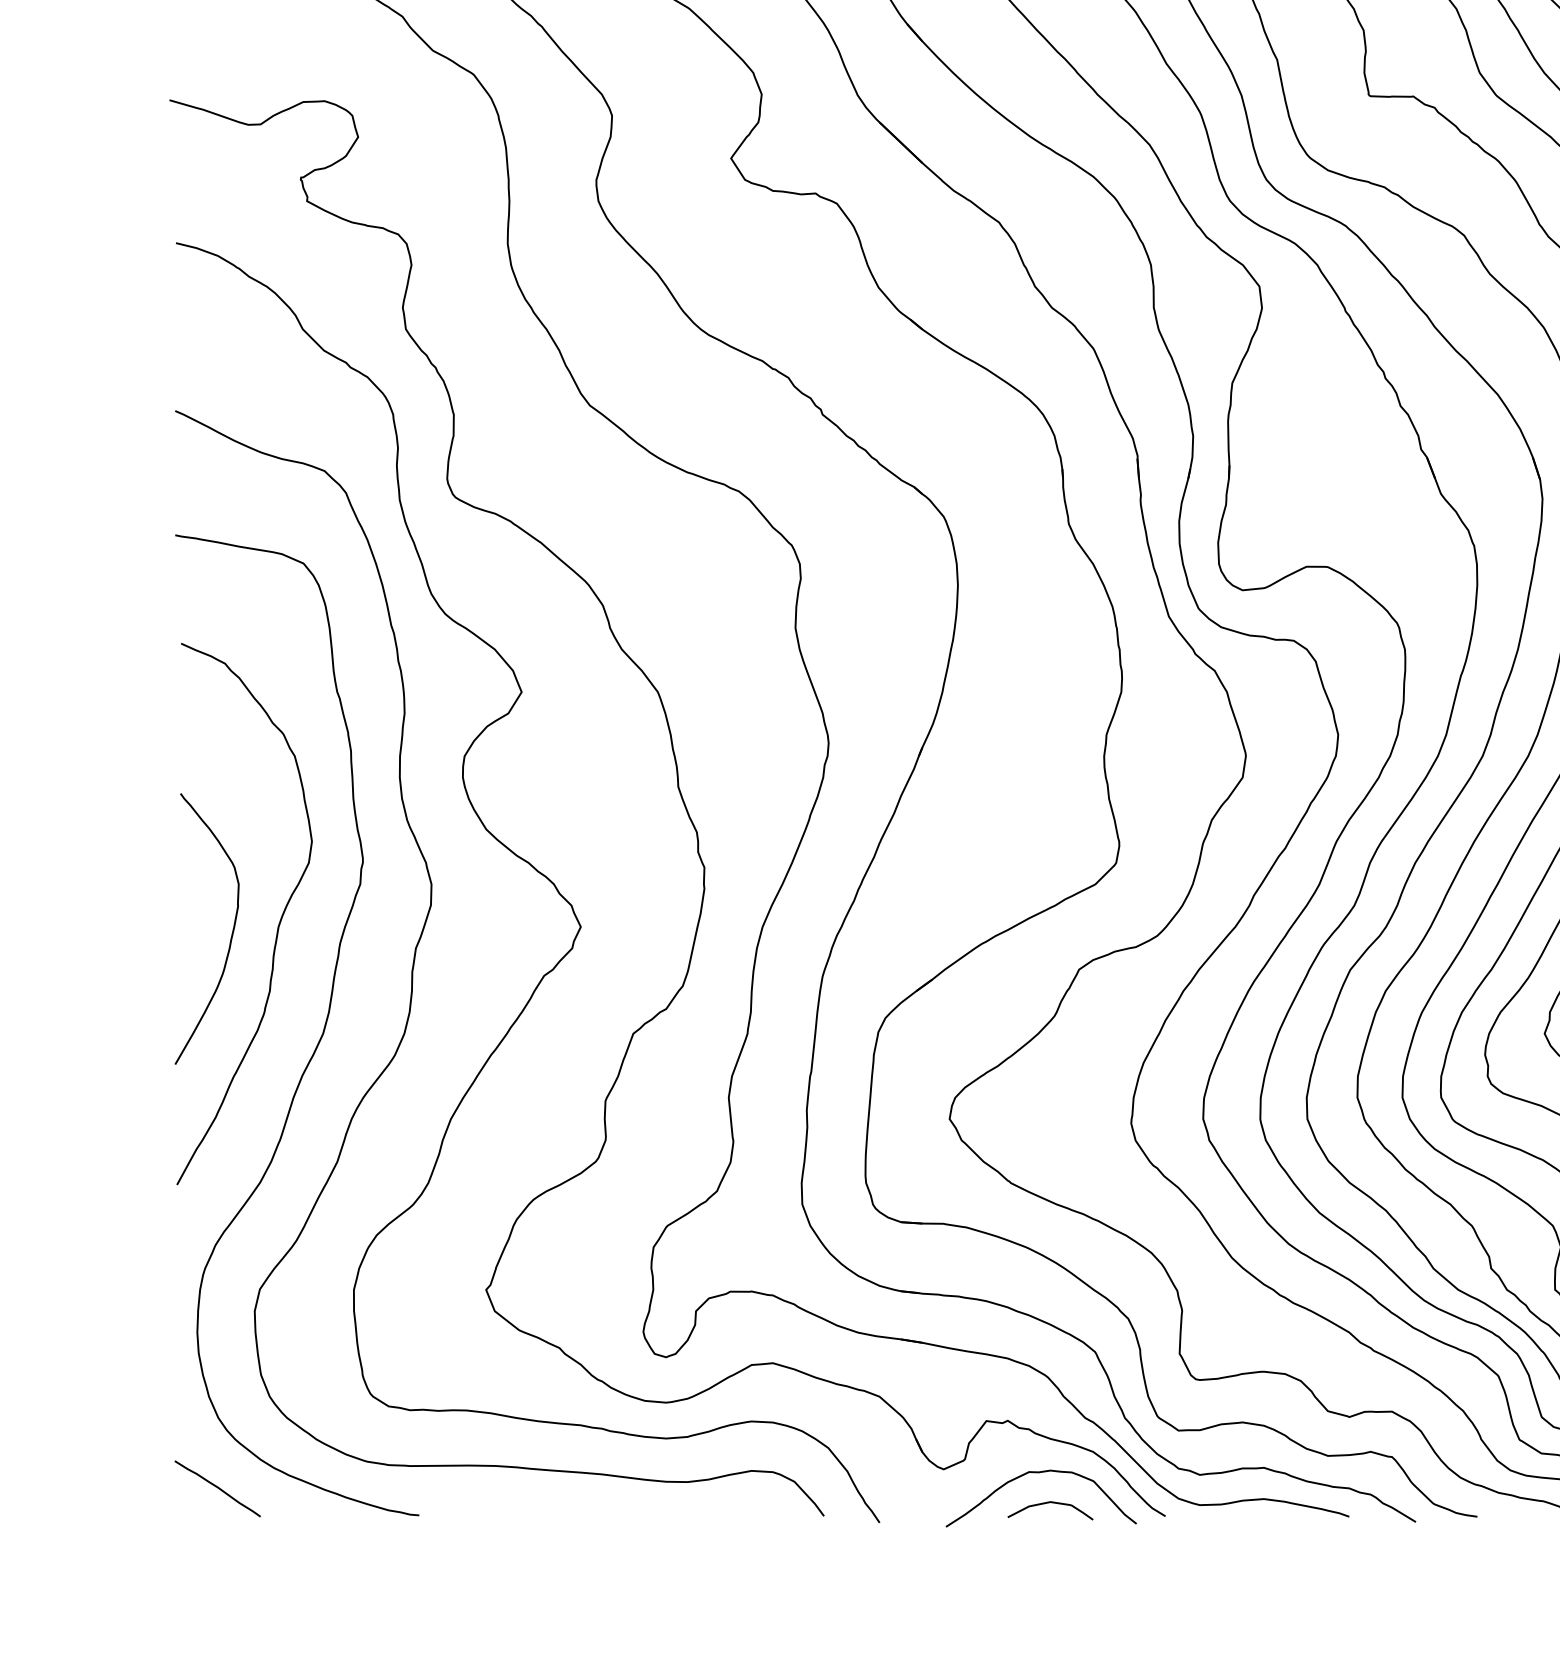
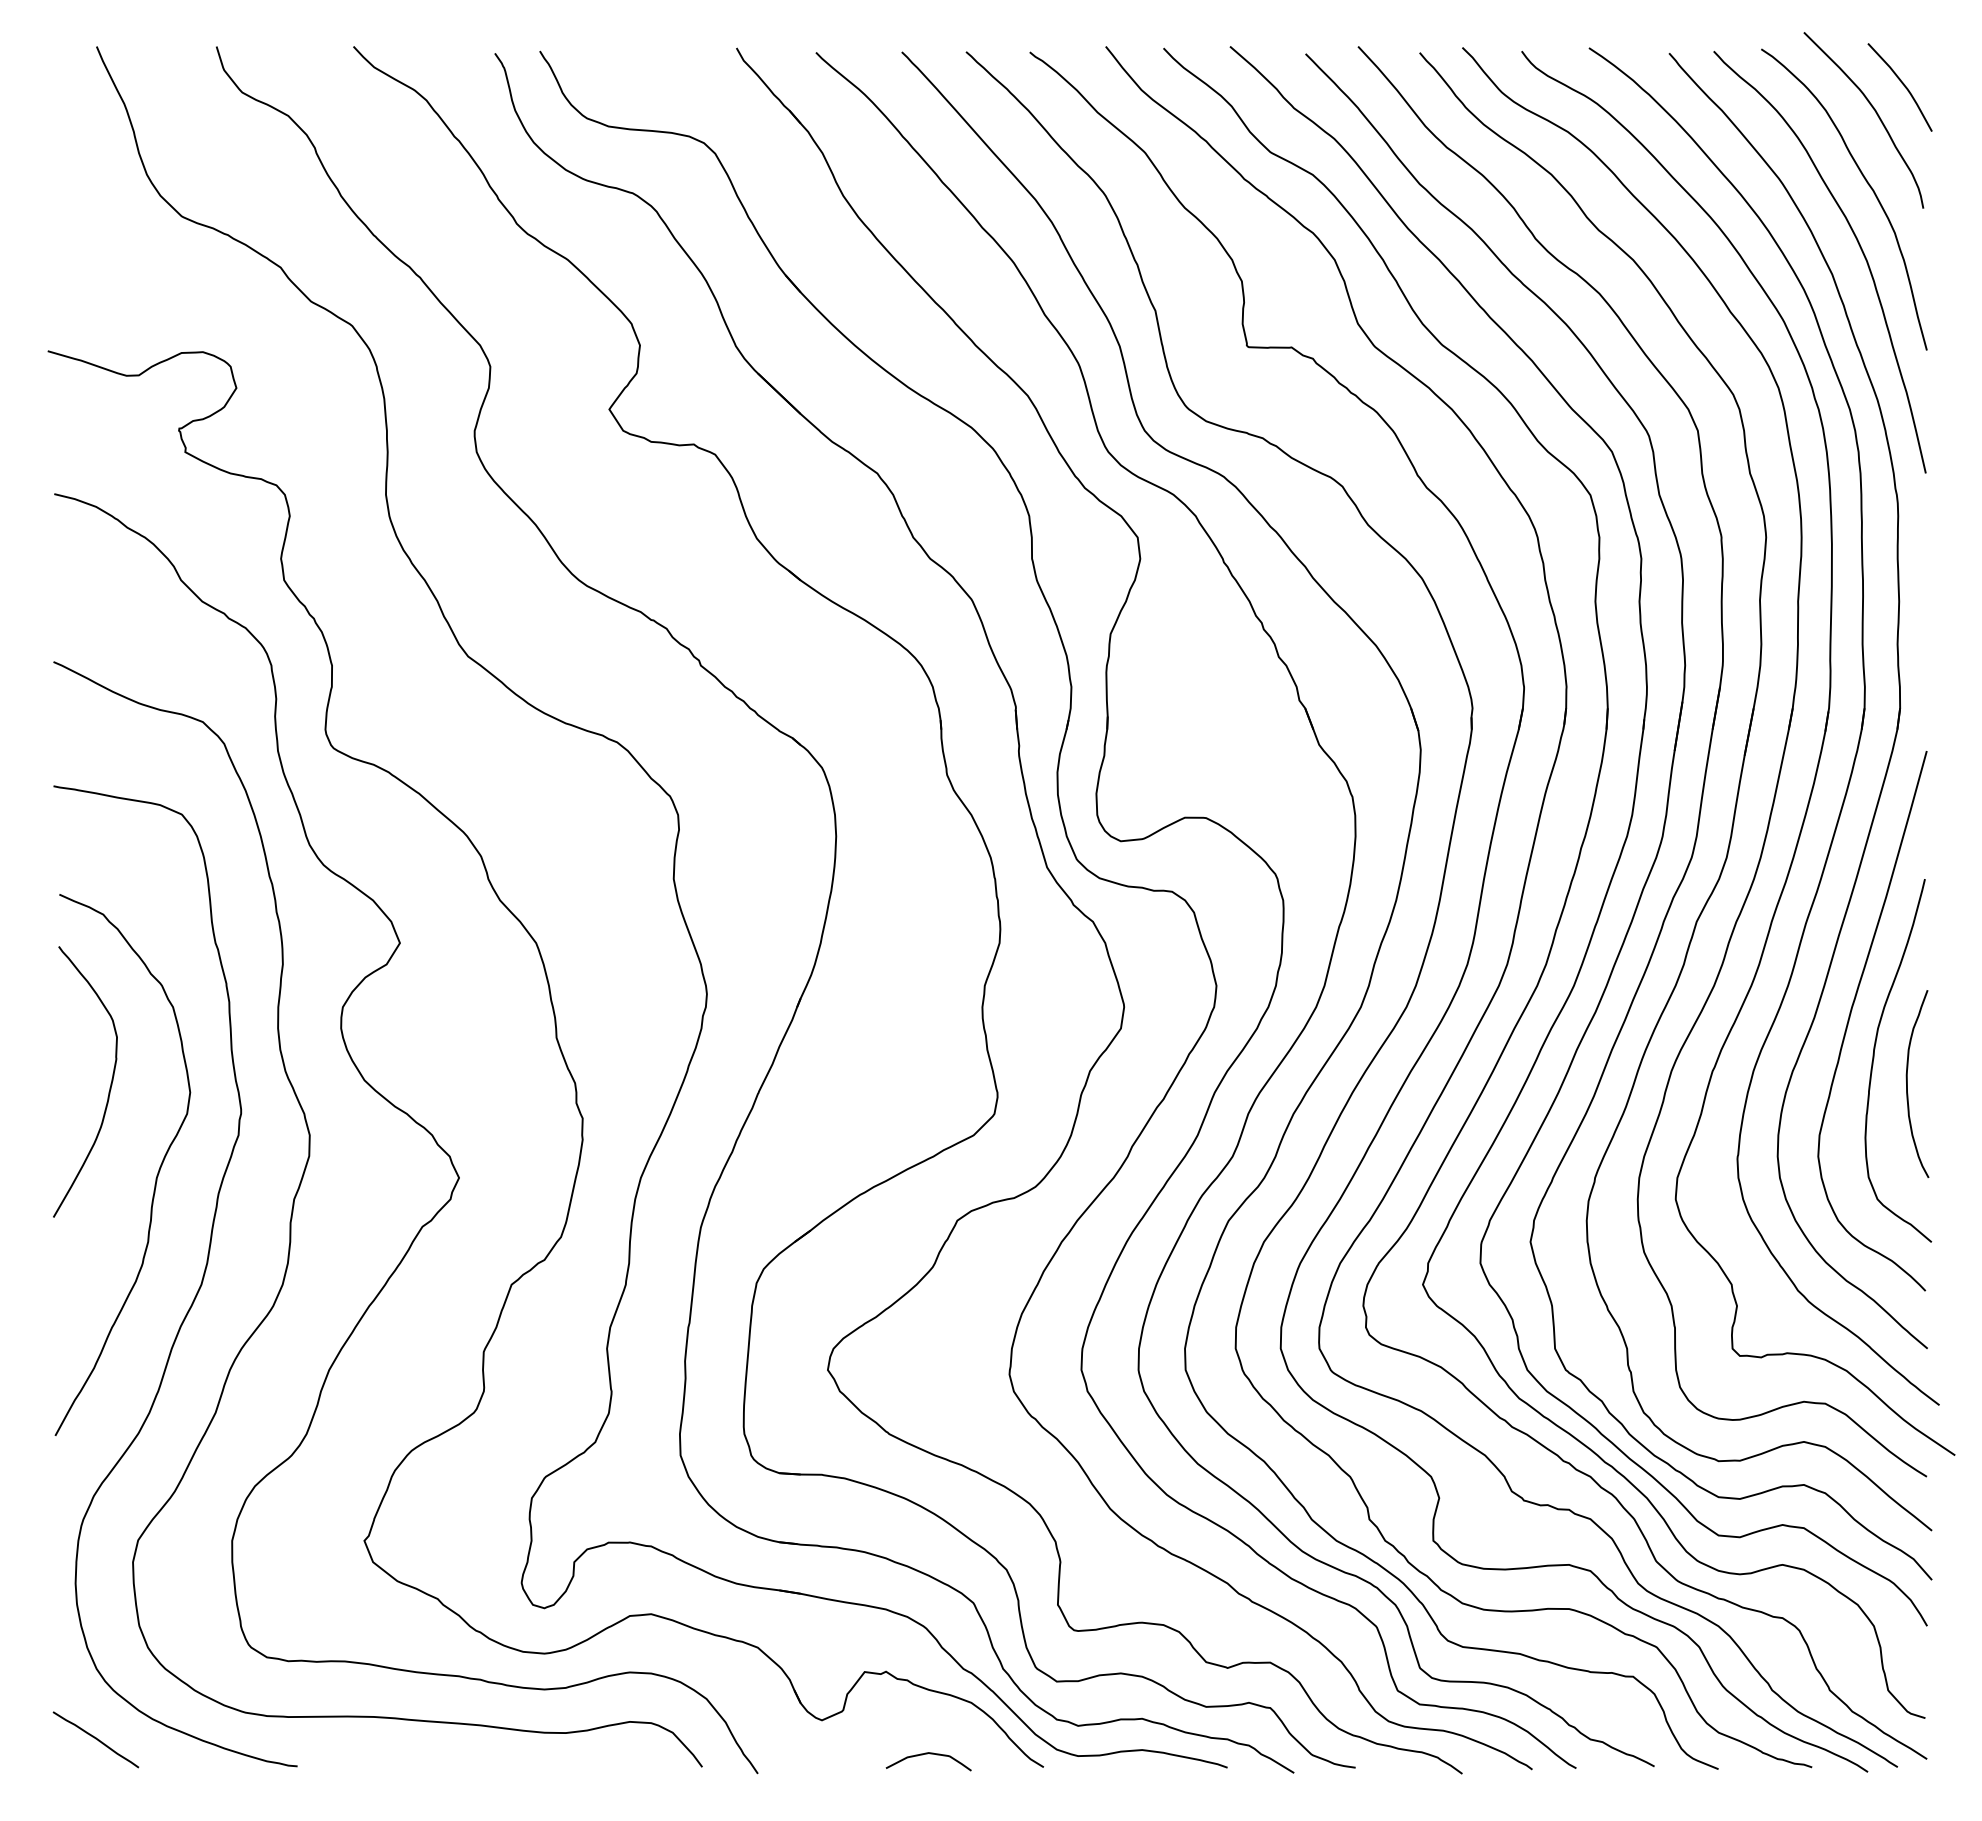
curve: (231, 934) -> (109, 1087), moved
curve: (1039, 1473) -> (917, 1724), removed

